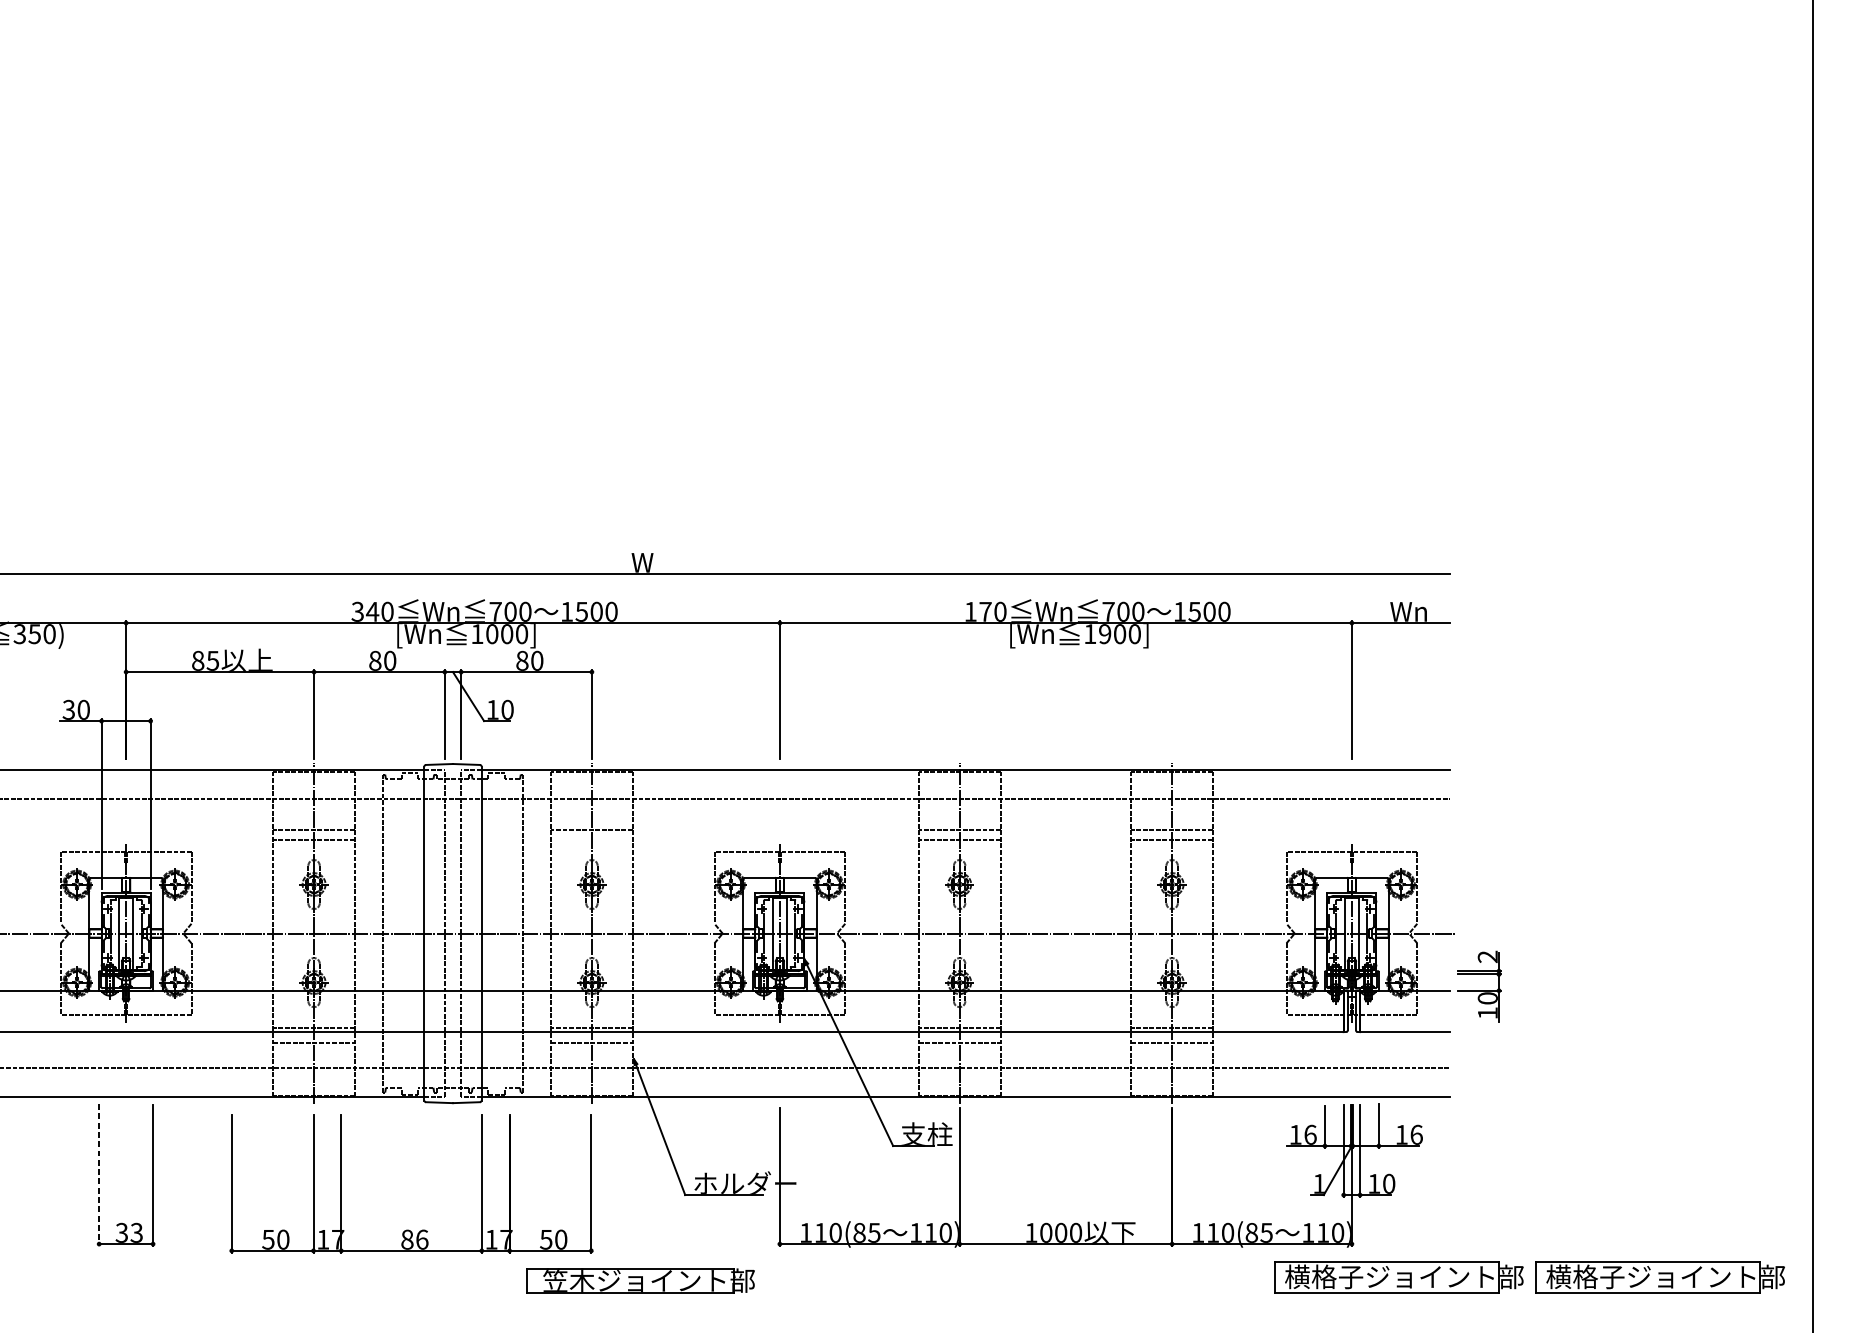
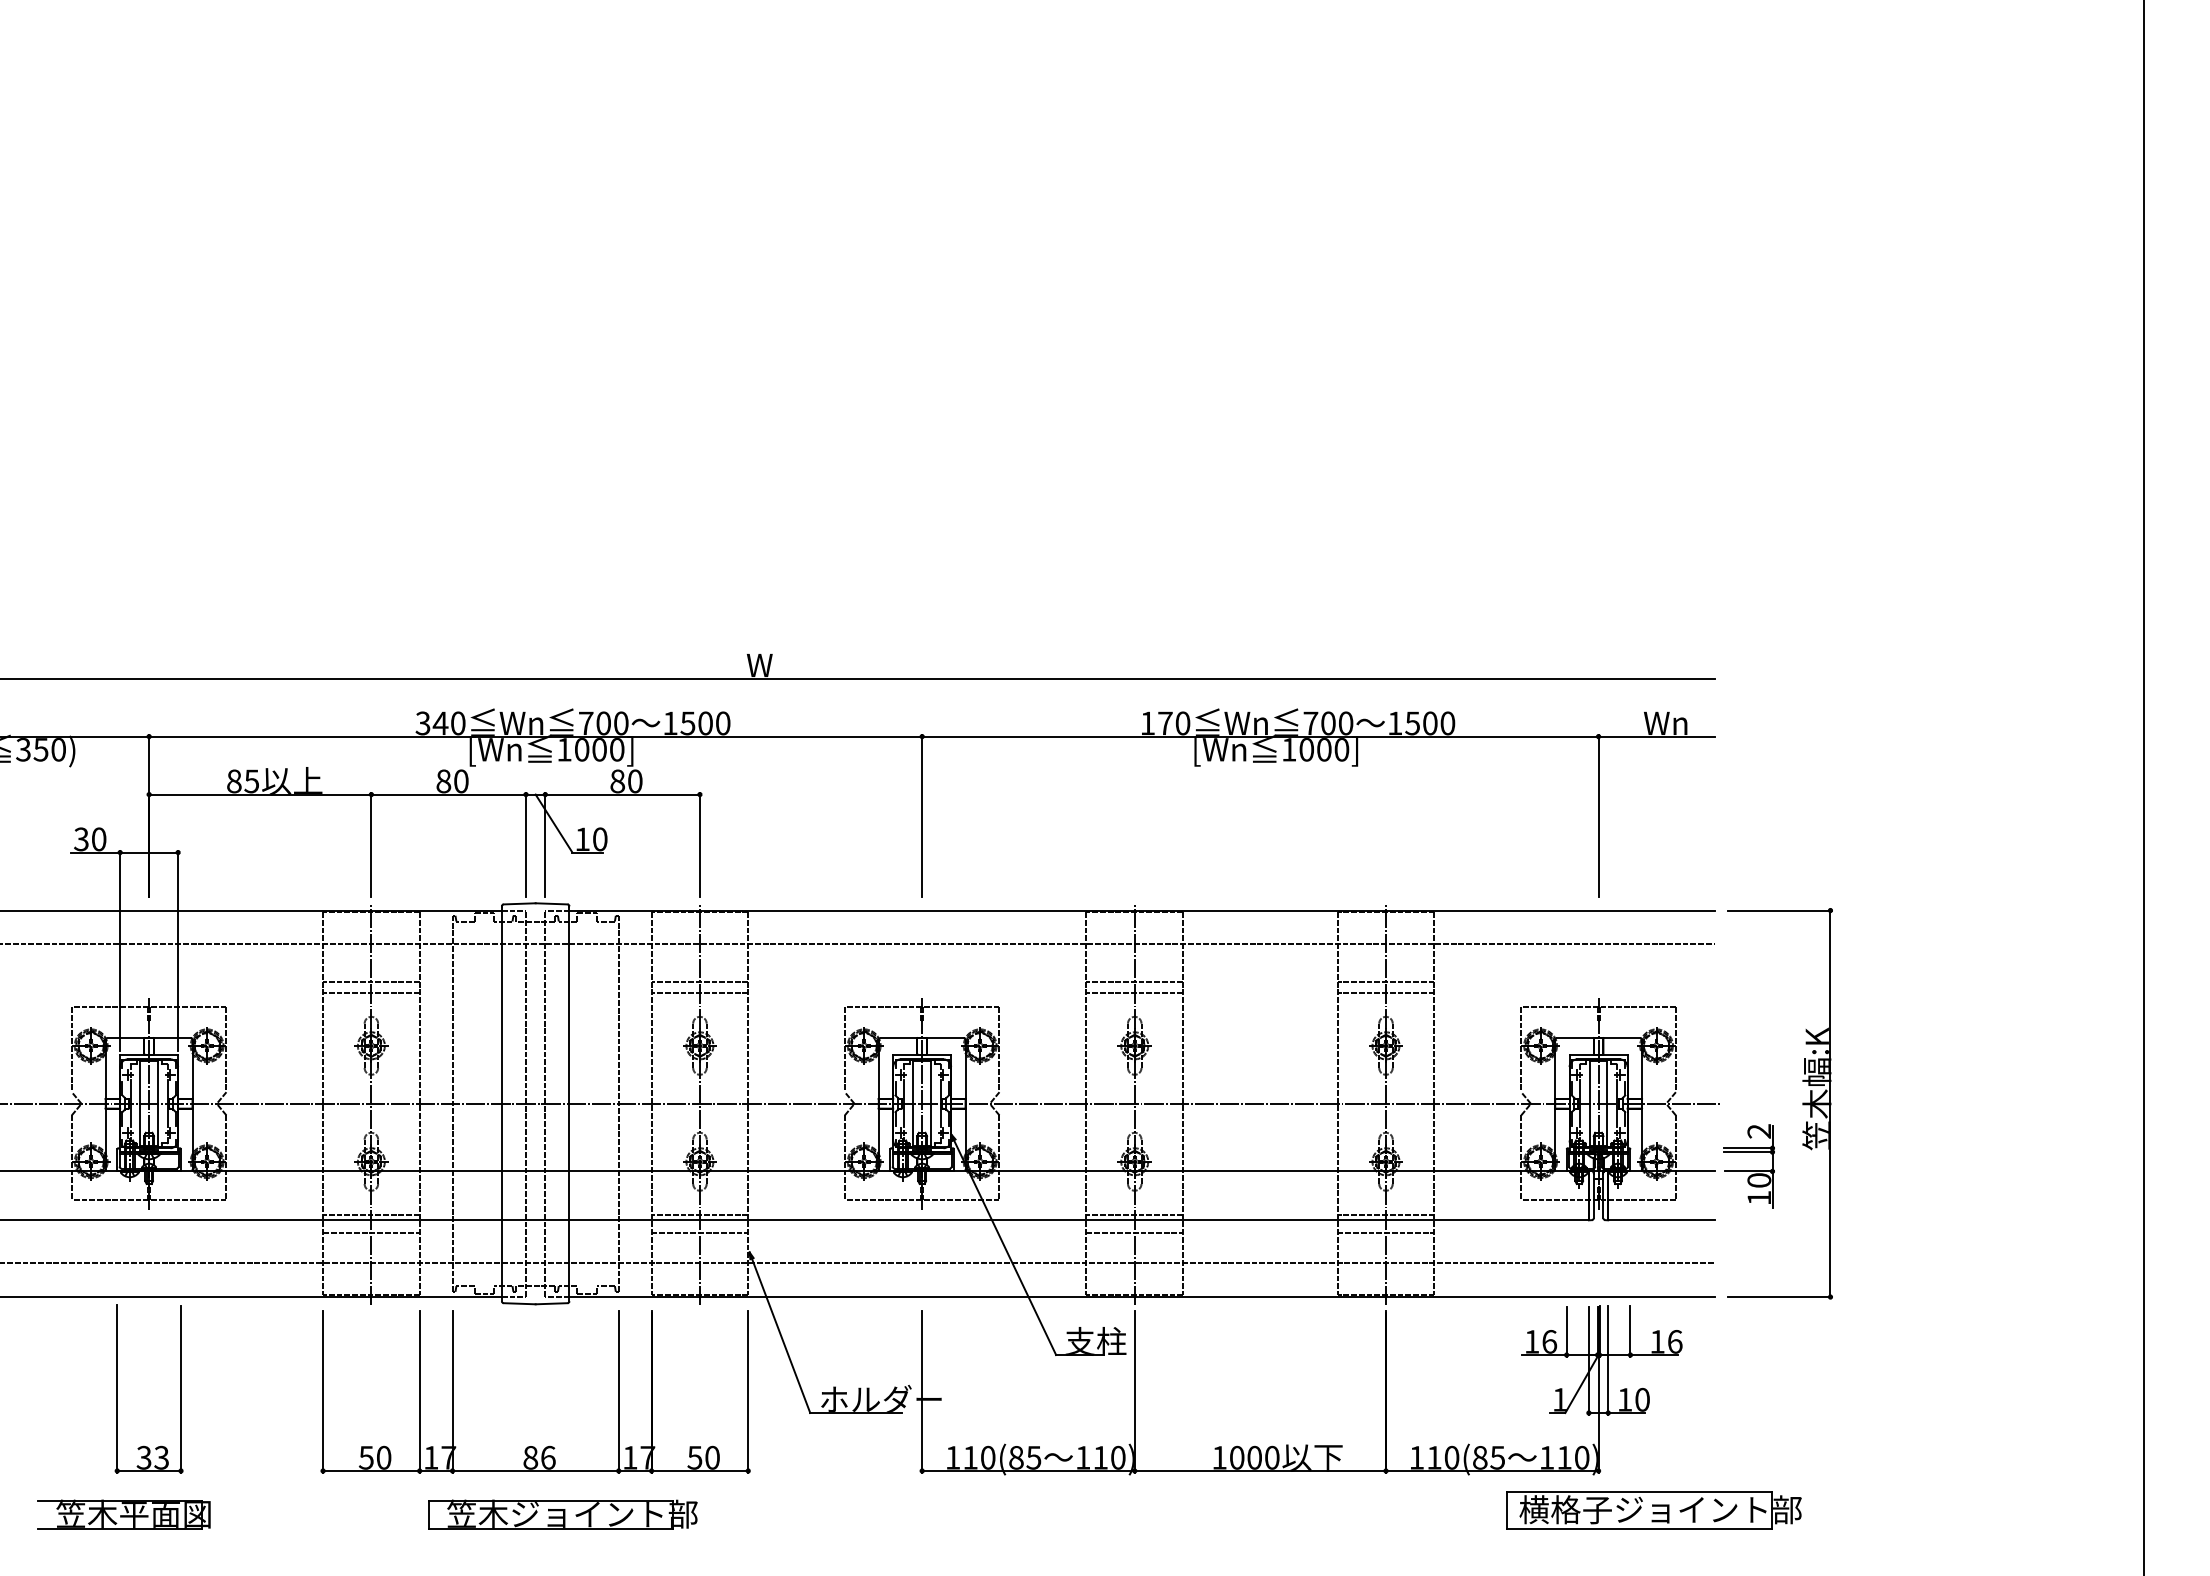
text: (1104, 633) -> (1306, 749), 1900] -> 1000]
line: (591, 839) -> (699, 992), added
part: (1524, 933) -> (1802, 1103), added
line: (99, 1175) -> (117, 1389), dashed -> solid
part: (410, 1230) -> (534, 1446), moved
part: (1659, 1277) -> (1962, 1510), removed
part: (104, 1280) -> (123, 1514), added
part: (640, 1280) -> (562, 1514), moved

